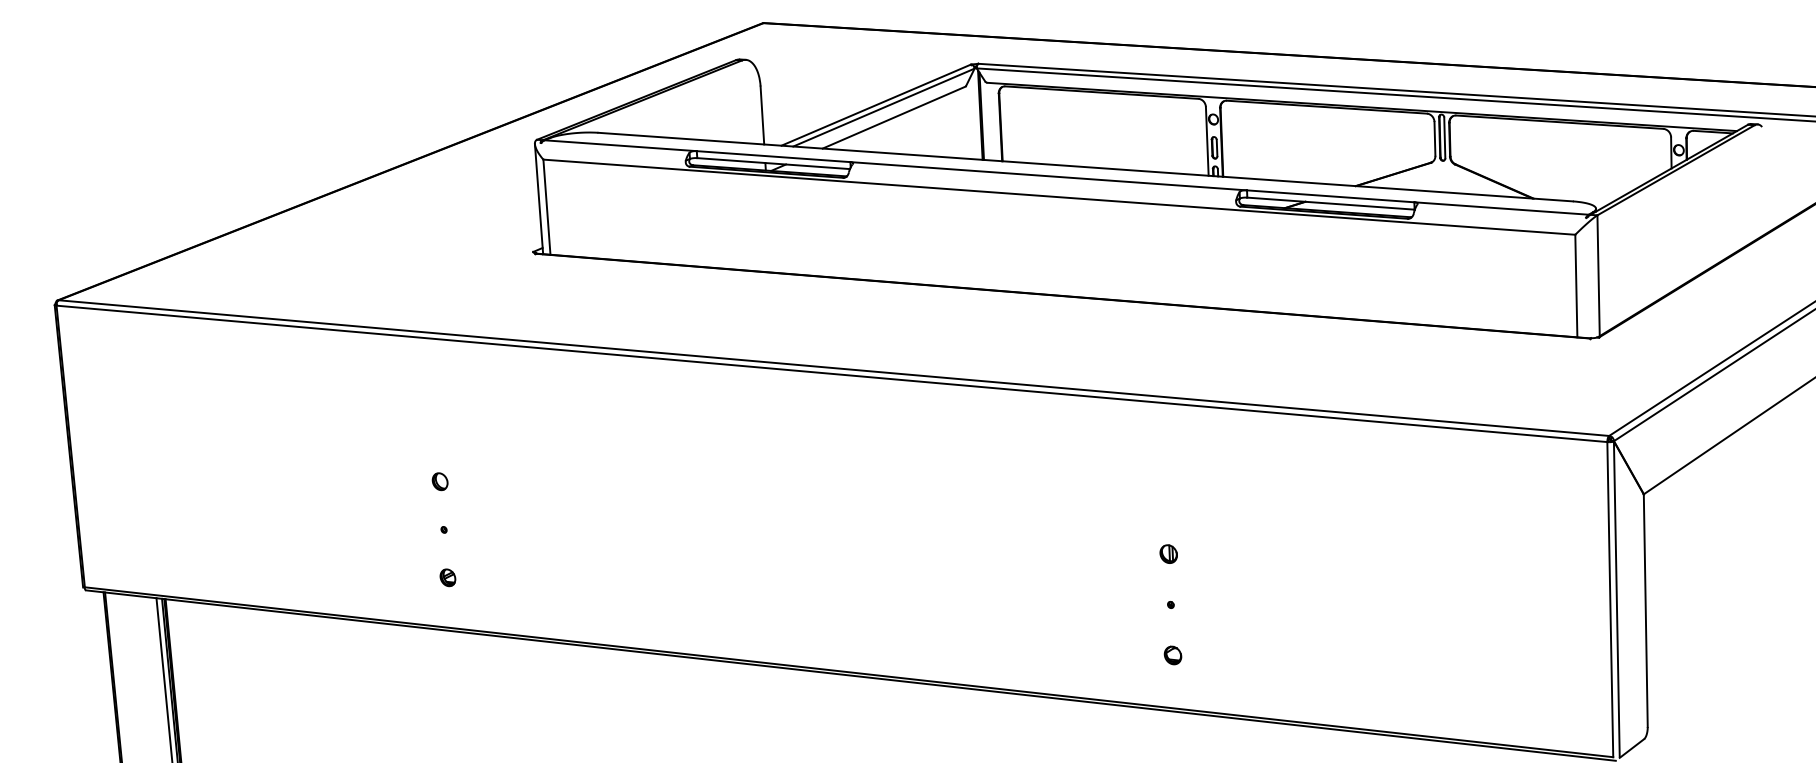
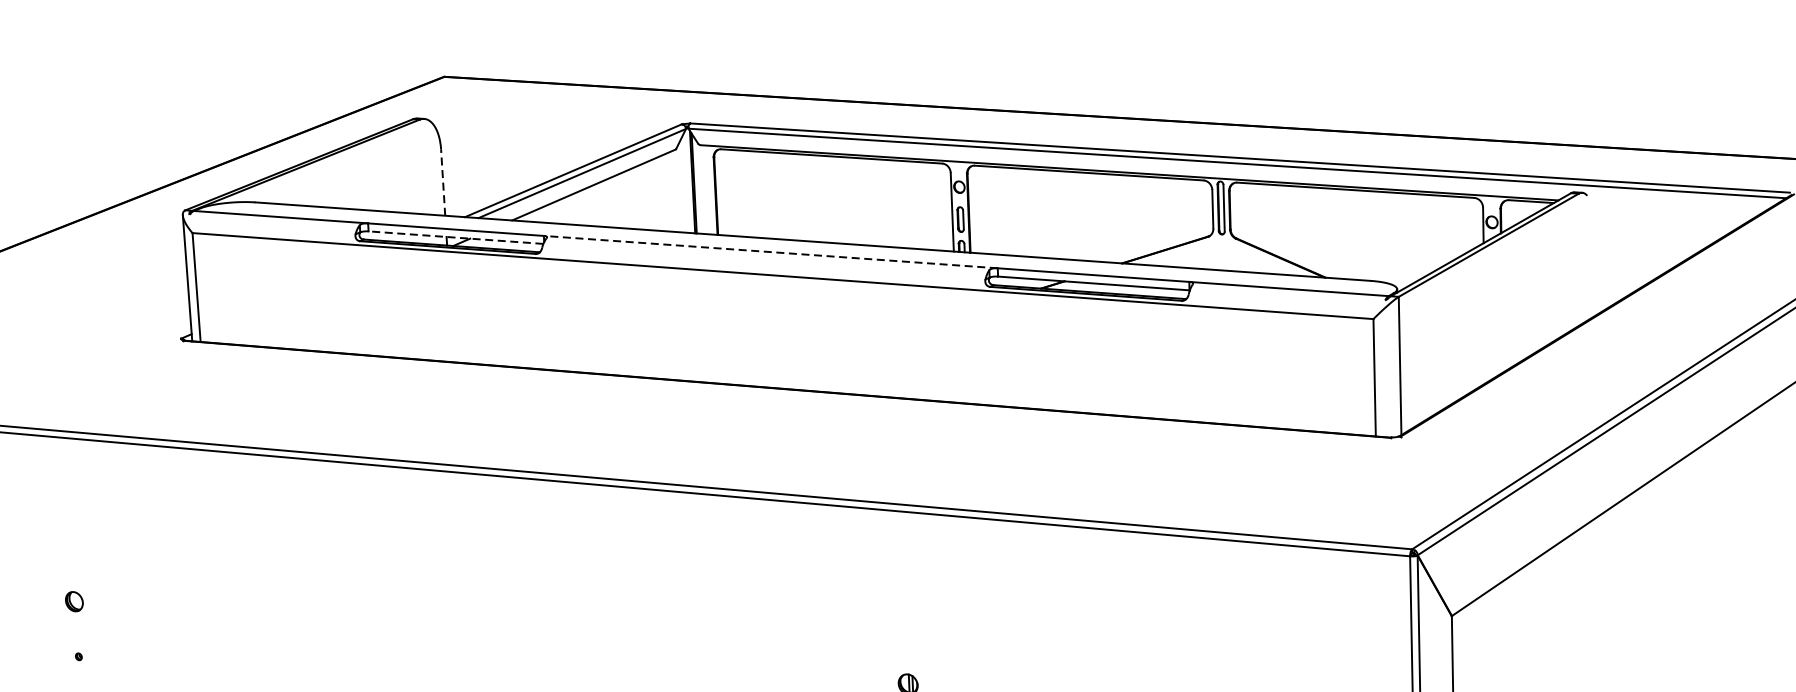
line: (762, 115) -> (443, 182), solid -> dashed
line: (773, 163) -> (455, 237), solid -> dashed
line: (1048, 176) -> (770, 252), solid -> dashed

